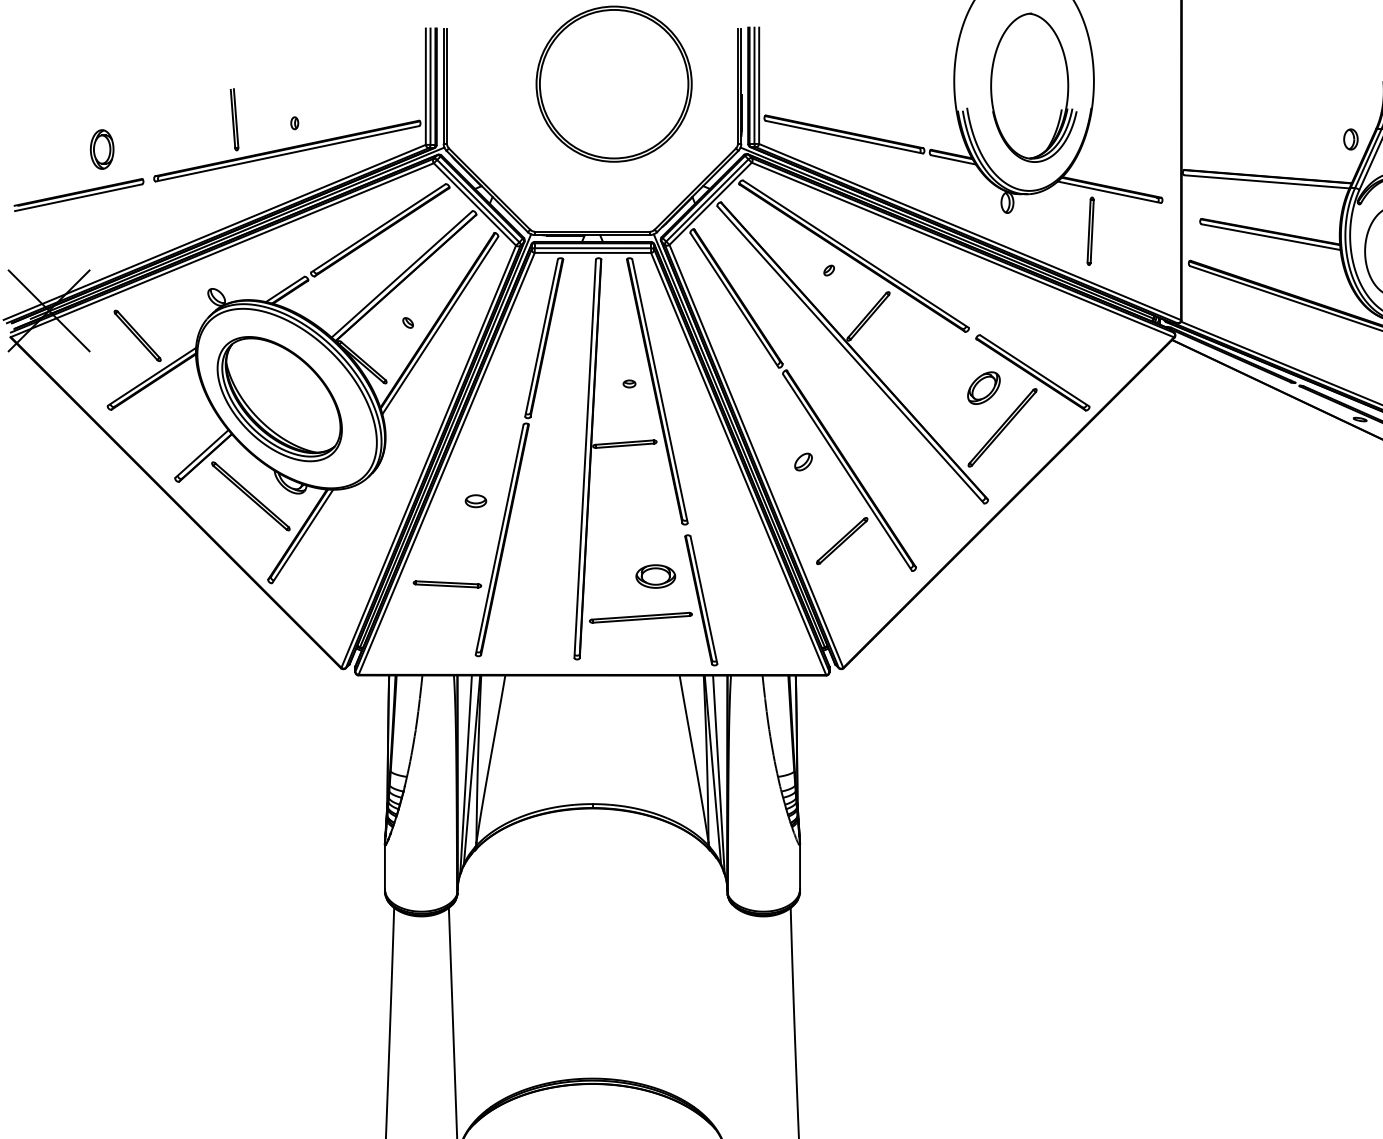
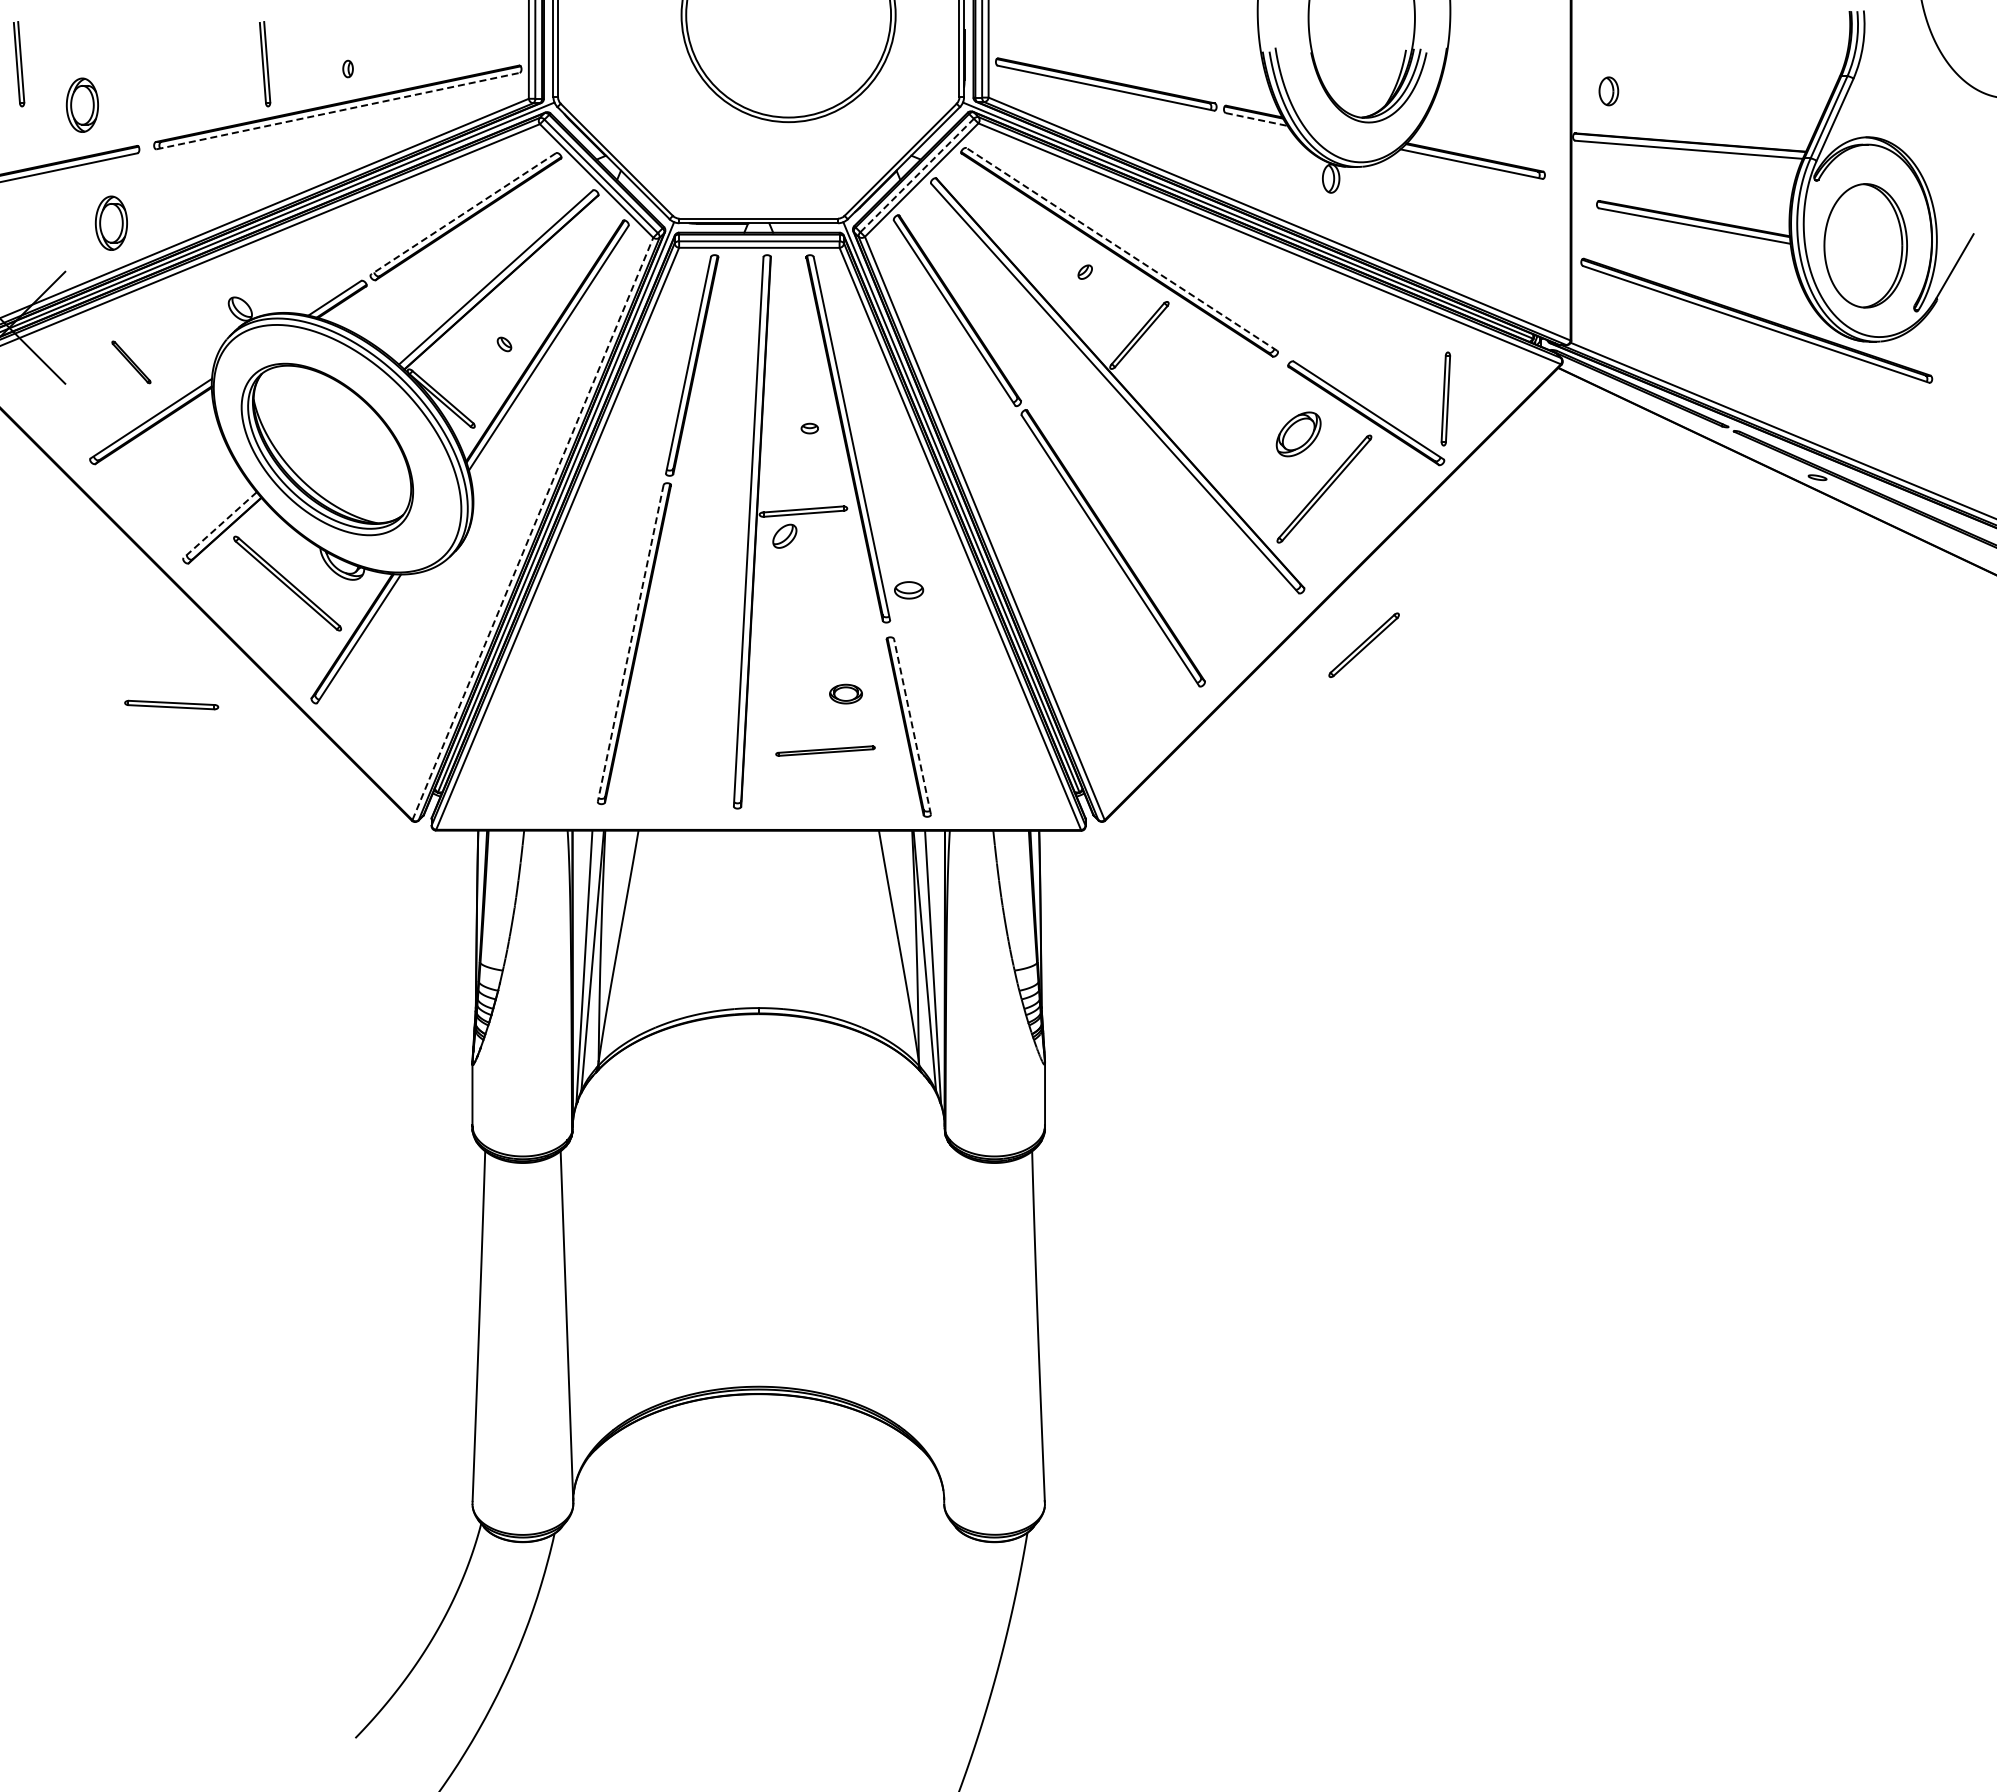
part: (56, 120) -> (19, 64), added
part: (1350, 139) -> (1608, 91), moved
line: (287, 154) -> (338, 111), solid -> dashed
line: (953, 159) -> (1256, 119), solid -> dashed
line: (707, 200) -> (917, 175), solid -> dashed
line: (378, 228) -> (463, 213), solid -> dashed
part: (1090, 230) -> (1445, 398), moved
part: (122, 234) -> (110, 222), added
line: (856, 254) -> (1122, 249), solid -> dashed
part: (137, 336) -> (131, 362), size x0.6
line: (201, 454) -> (219, 525), solid -> dashed
line: (429, 456) -> (533, 528), solid -> dashed
part: (803, 461) -> (784, 535), moved
part: (476, 501) -> (909, 590), moved
line: (499, 539) -> (630, 643), solid -> dashed
part: (841, 540) -> (1363, 644), moved
part: (655, 576) -> (845, 693), size x0.6
part: (447, 584) -> (171, 704), moved
line: (703, 599) -> (912, 726), solid -> dashed
part: (640, 617) -> (825, 750), size x0.7

